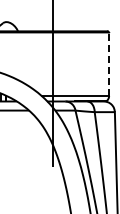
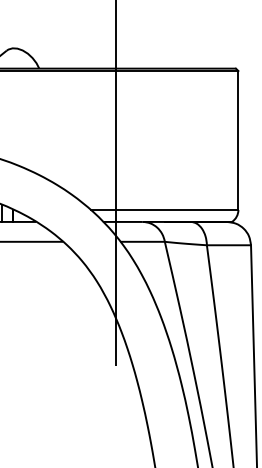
line: (109, 64) -> (239, 141), dashed -> solid

